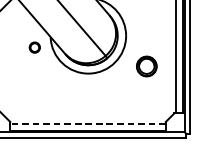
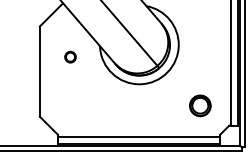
part: (34, 46) -> (70, 56), moved
part: (146, 66) -> (200, 105), moved
line: (87, 123) -> (138, 136), dashed -> solid

